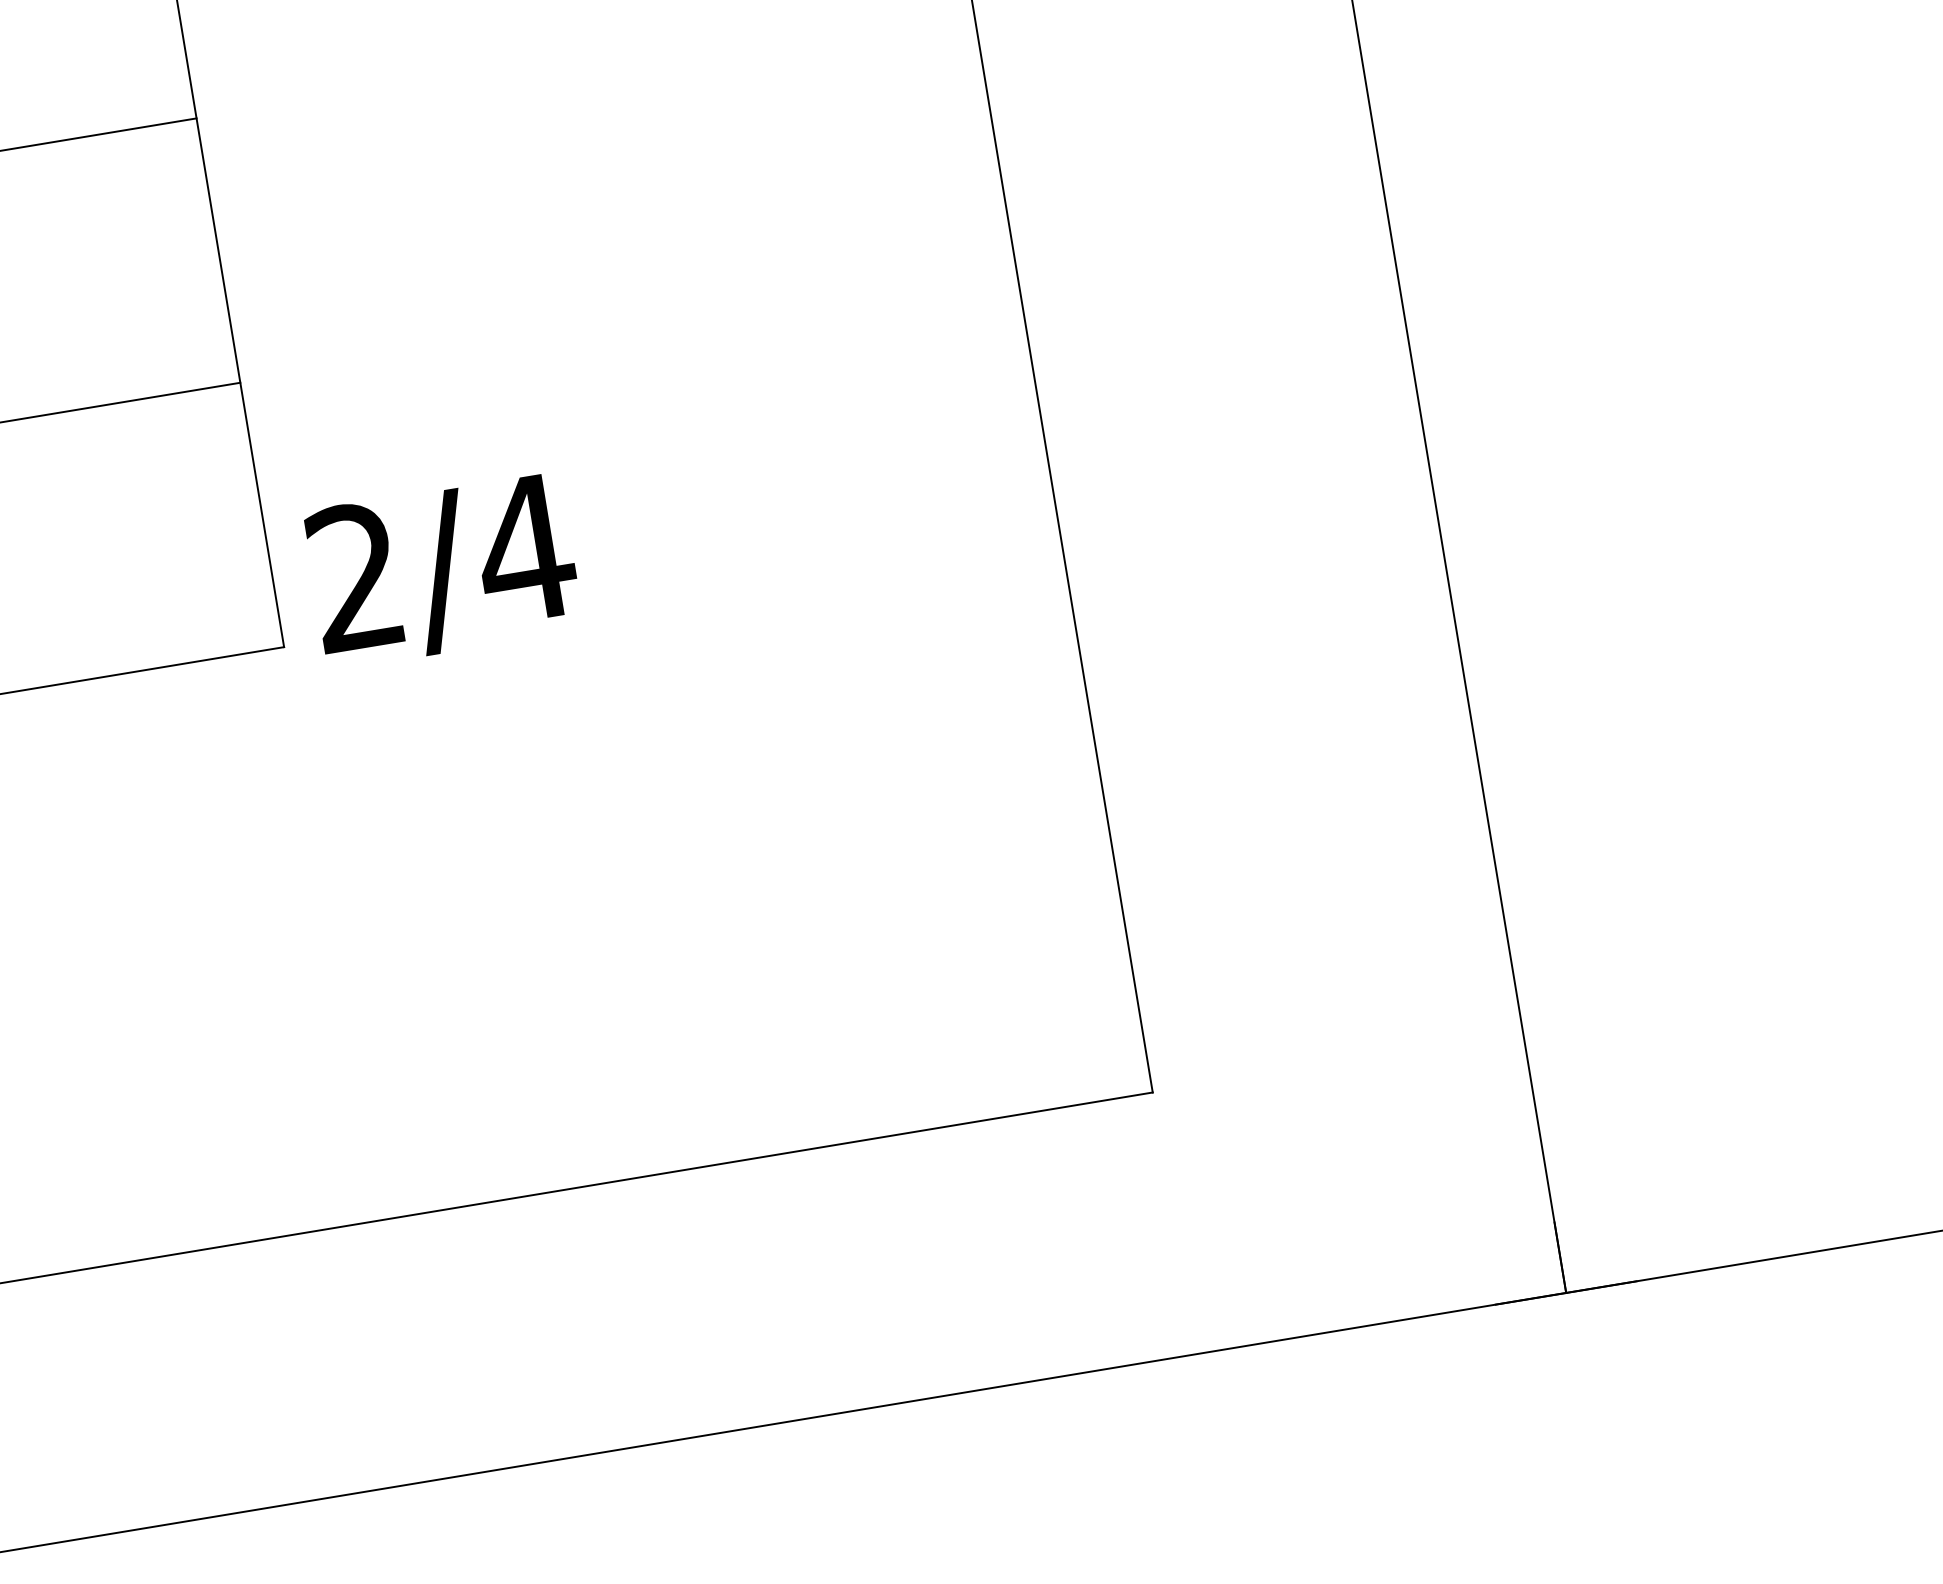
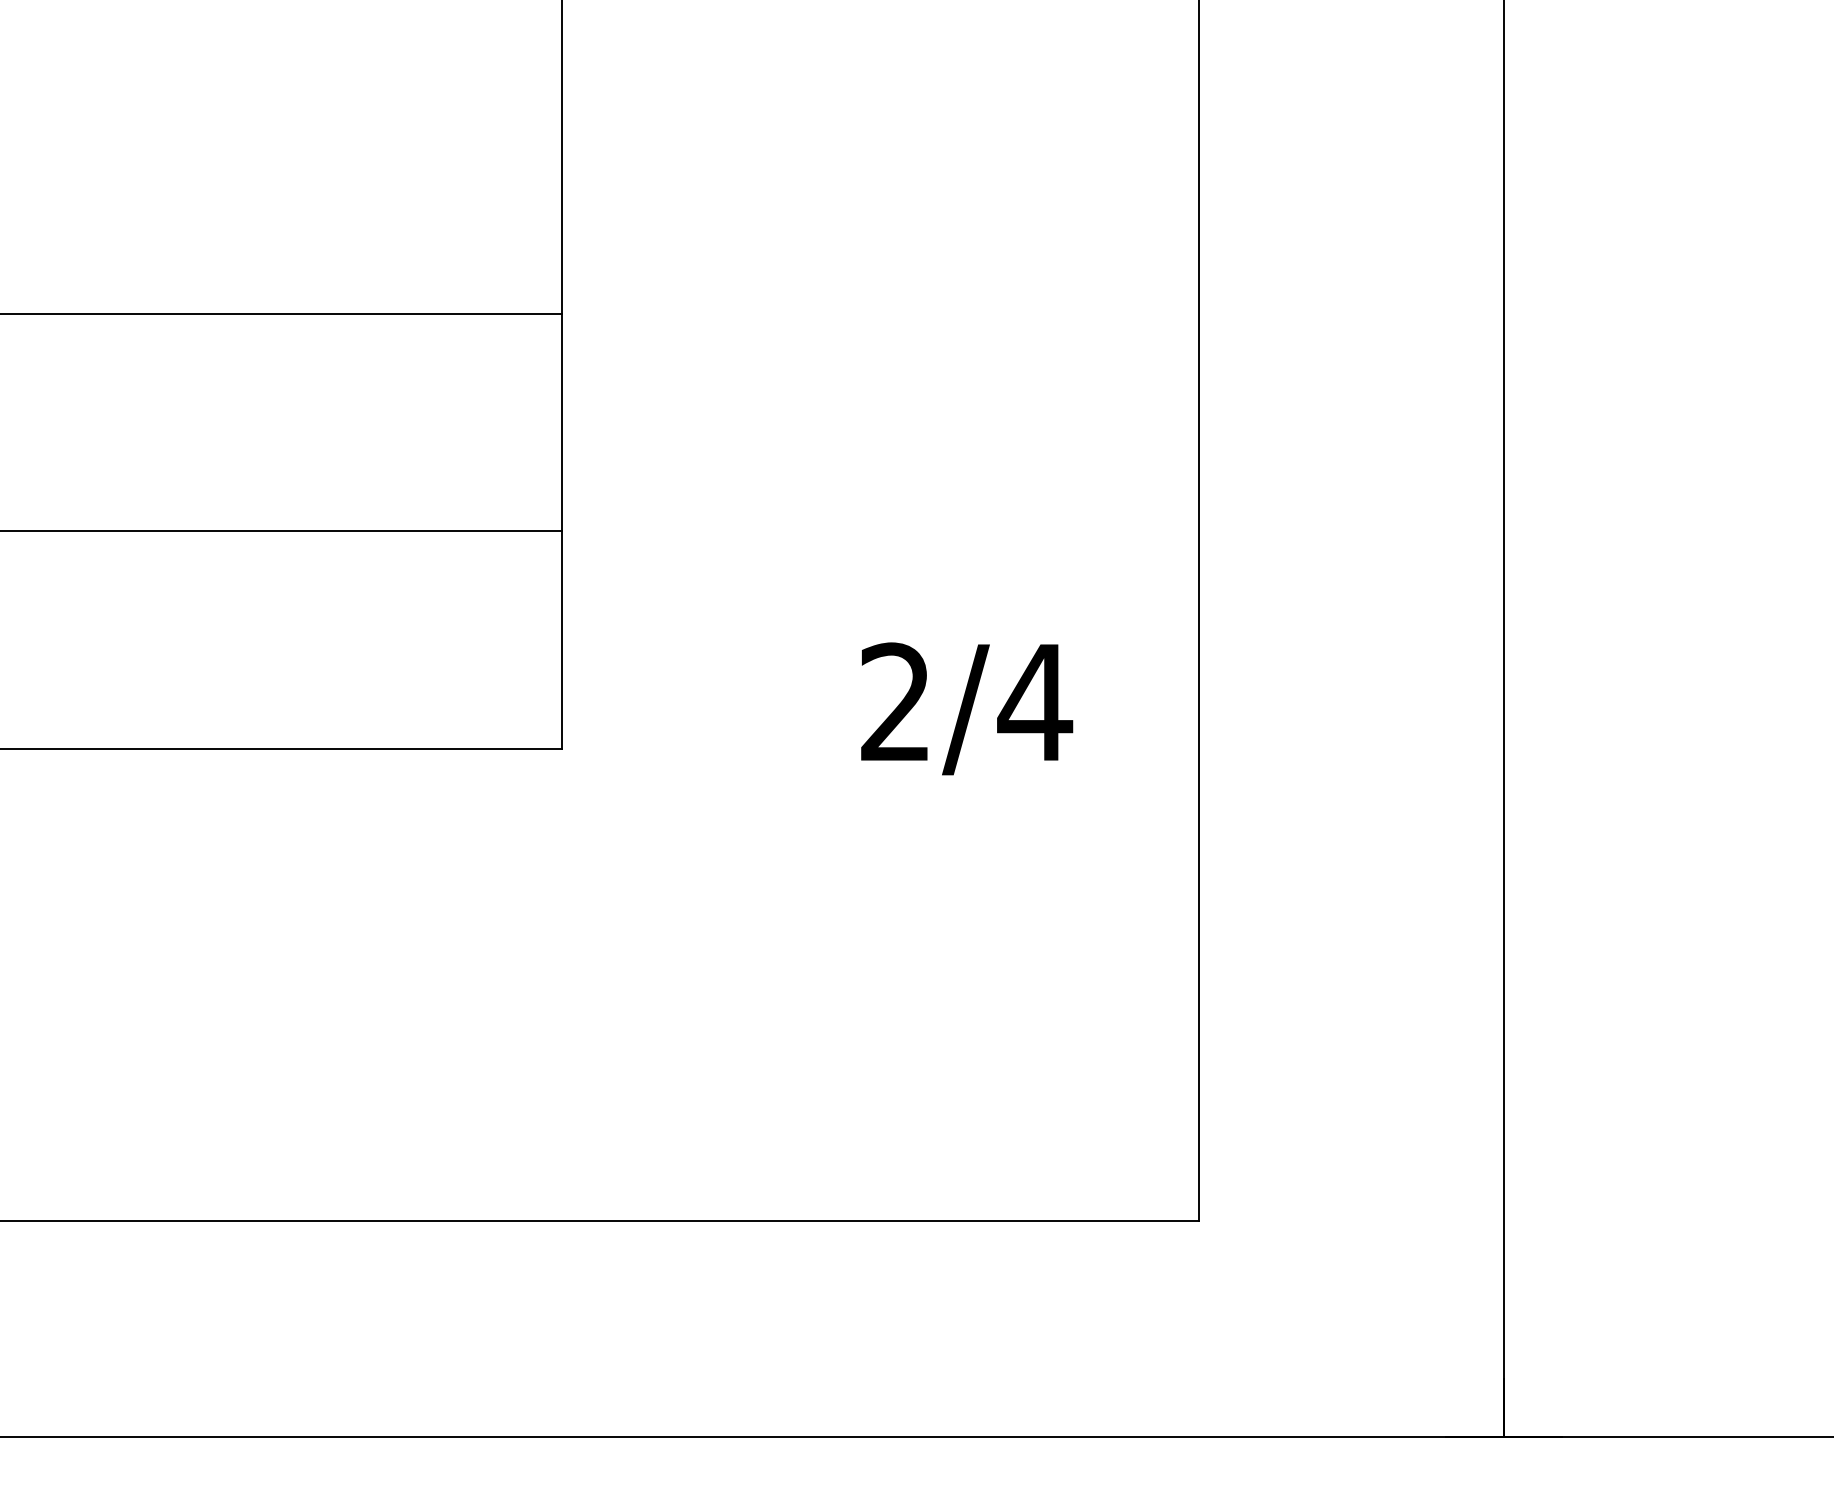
text: (443, 570) -> (967, 708), moved

